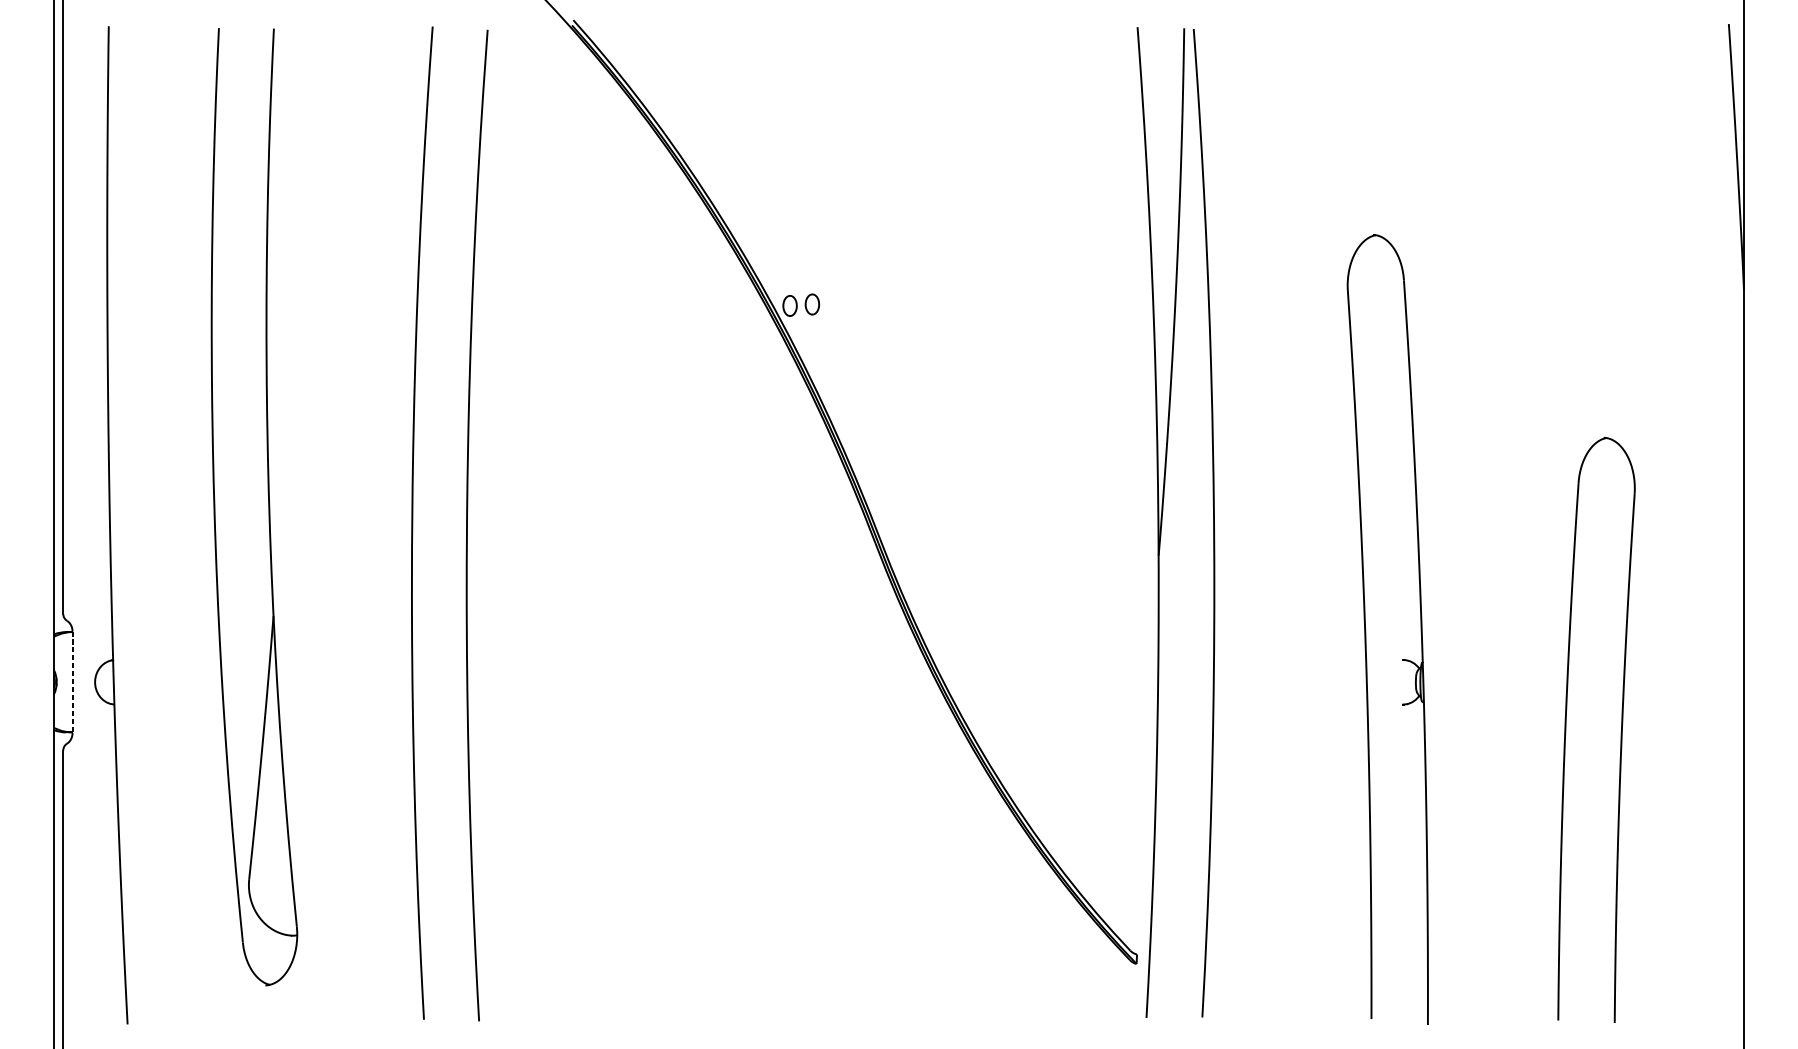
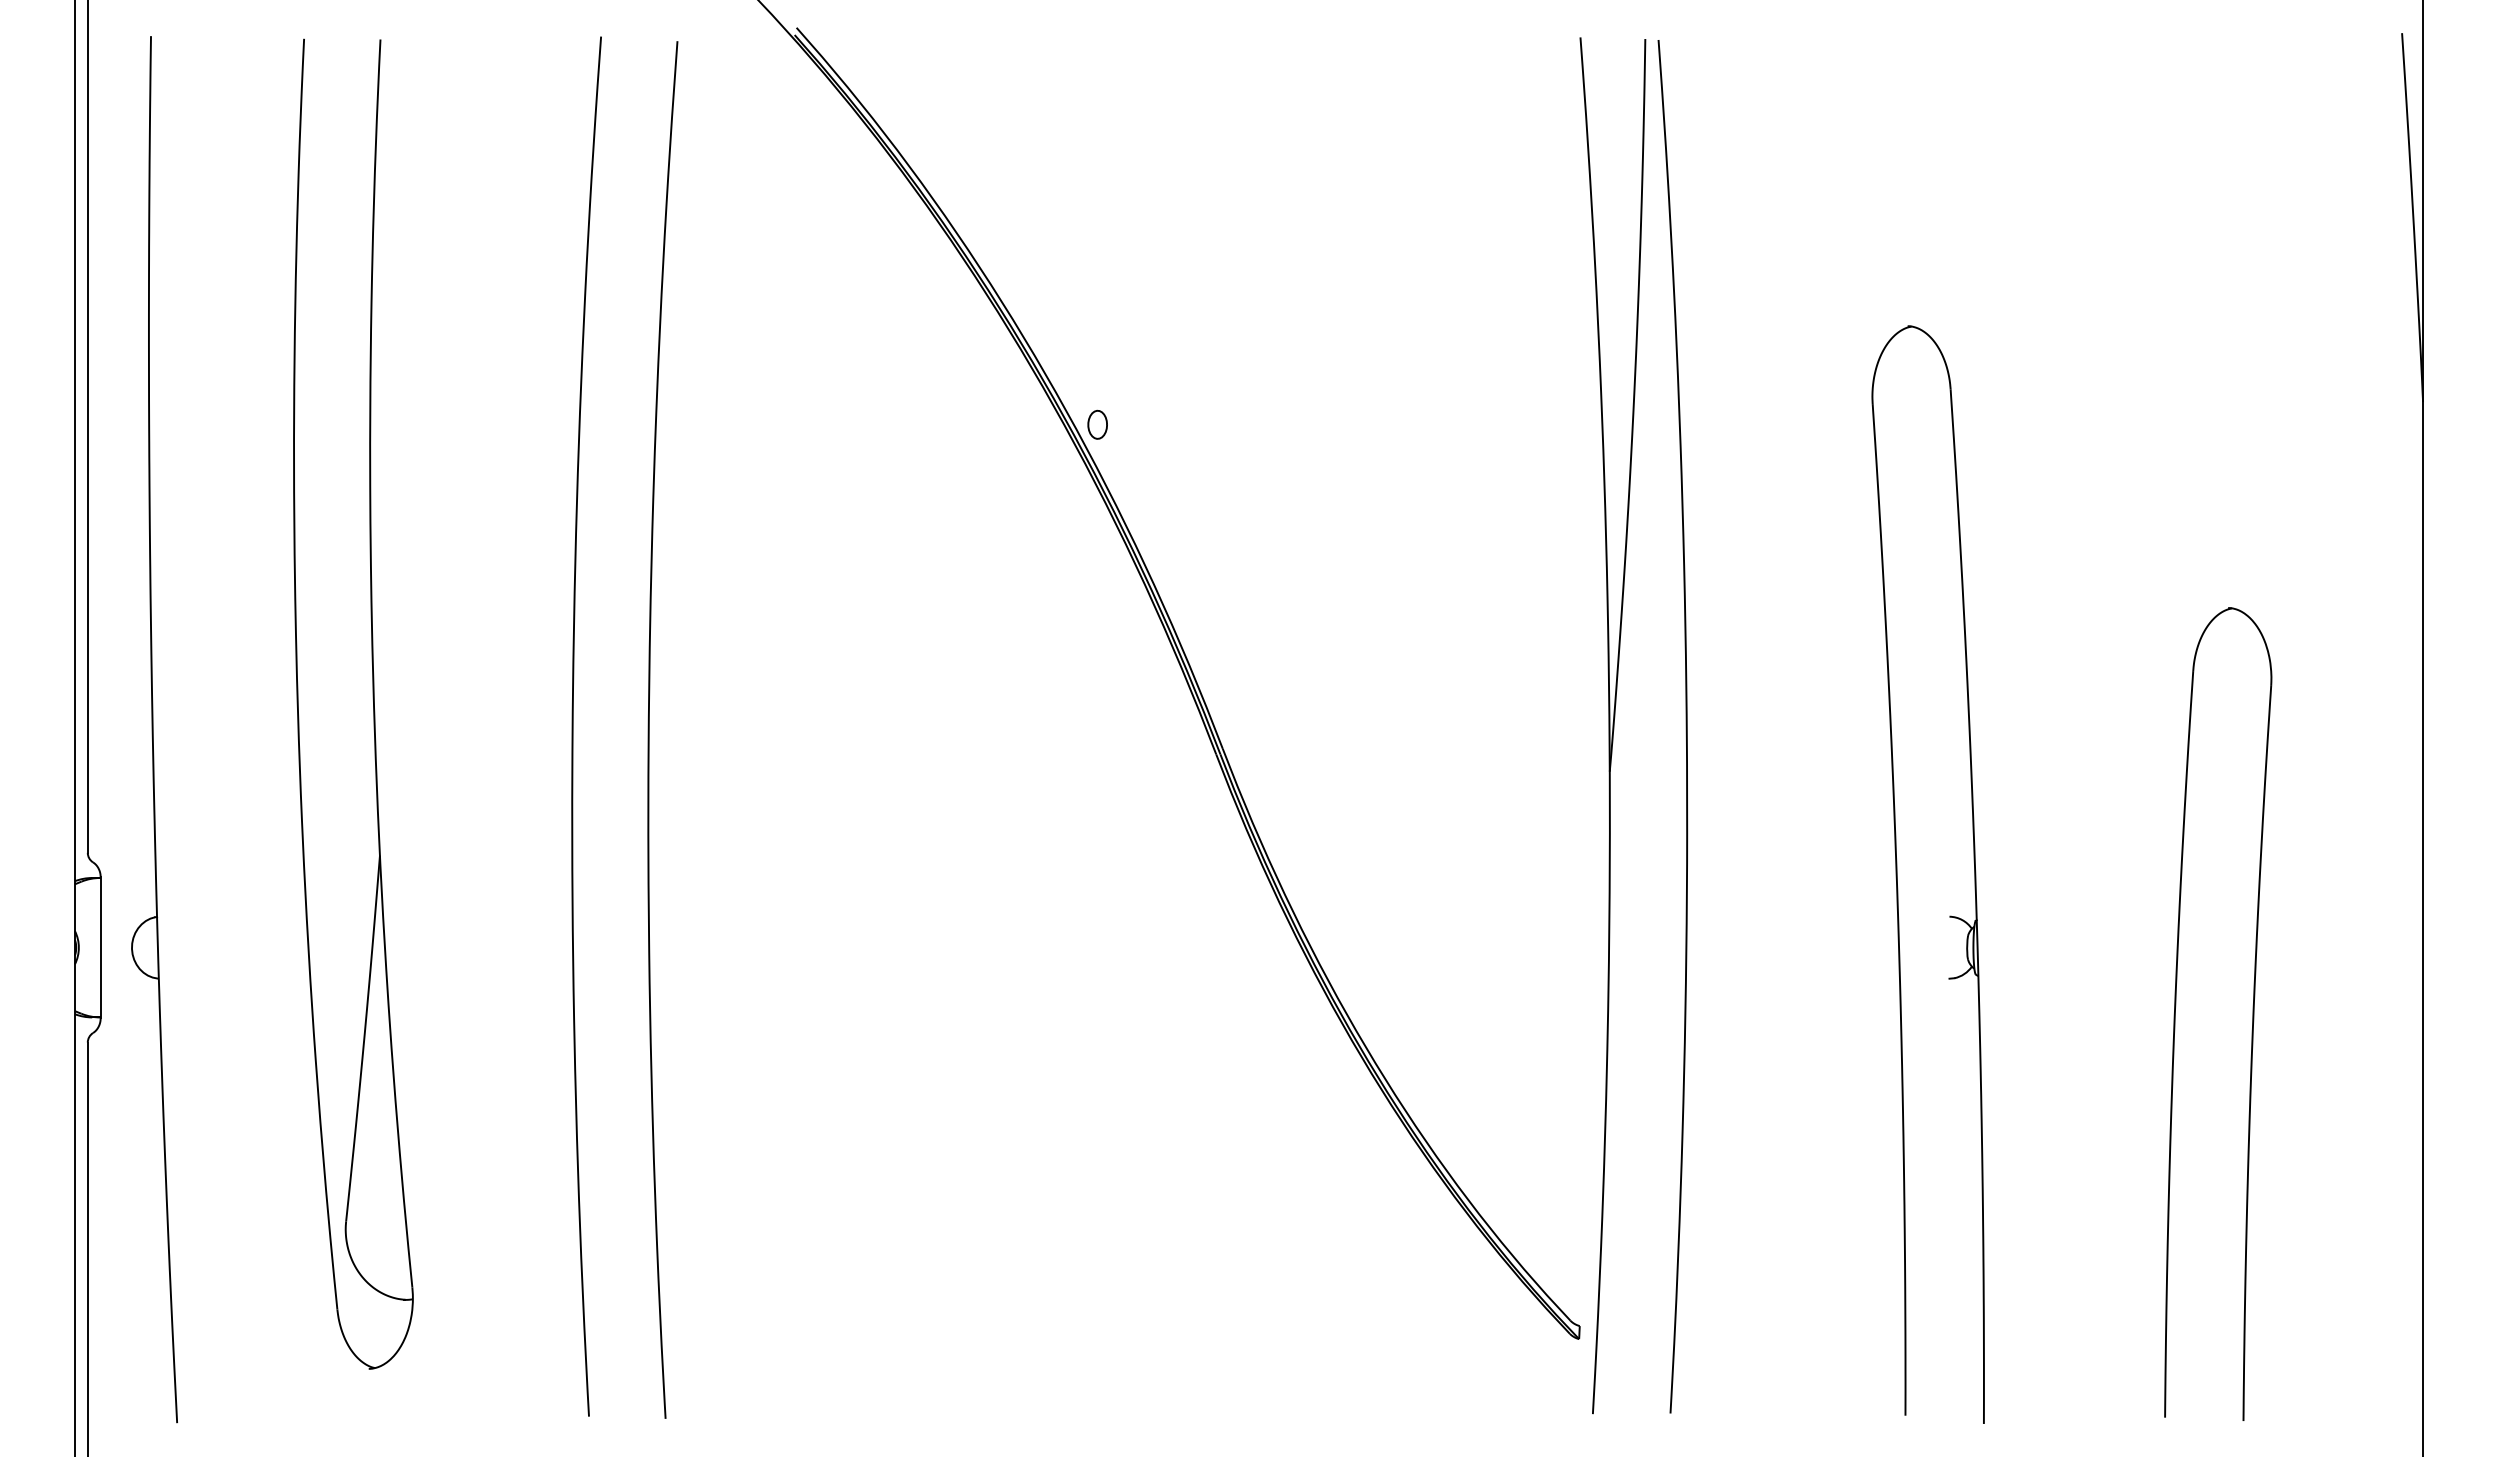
part: (812, 304) -> (1128, 422), removed
line: (72, 682) -> (100, 948), dashed -> solid

